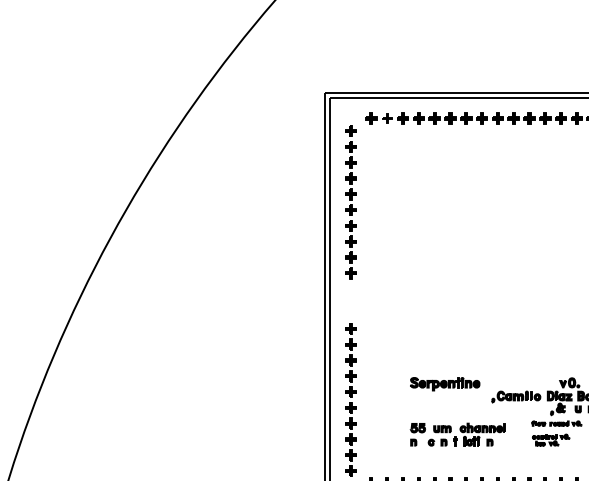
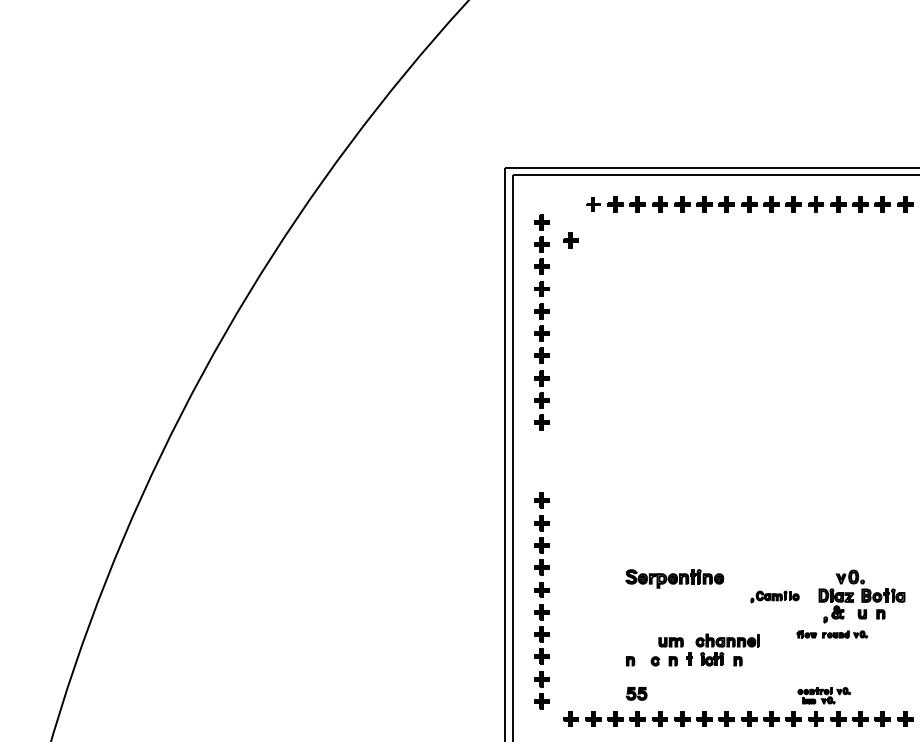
part: (371, 118) -> (570, 240), moved
part: (515, 396) -> (774, 596), size x0.7
part: (417, 427) -> (636, 693), moved
part: (551, 439) -> (824, 695), moved

